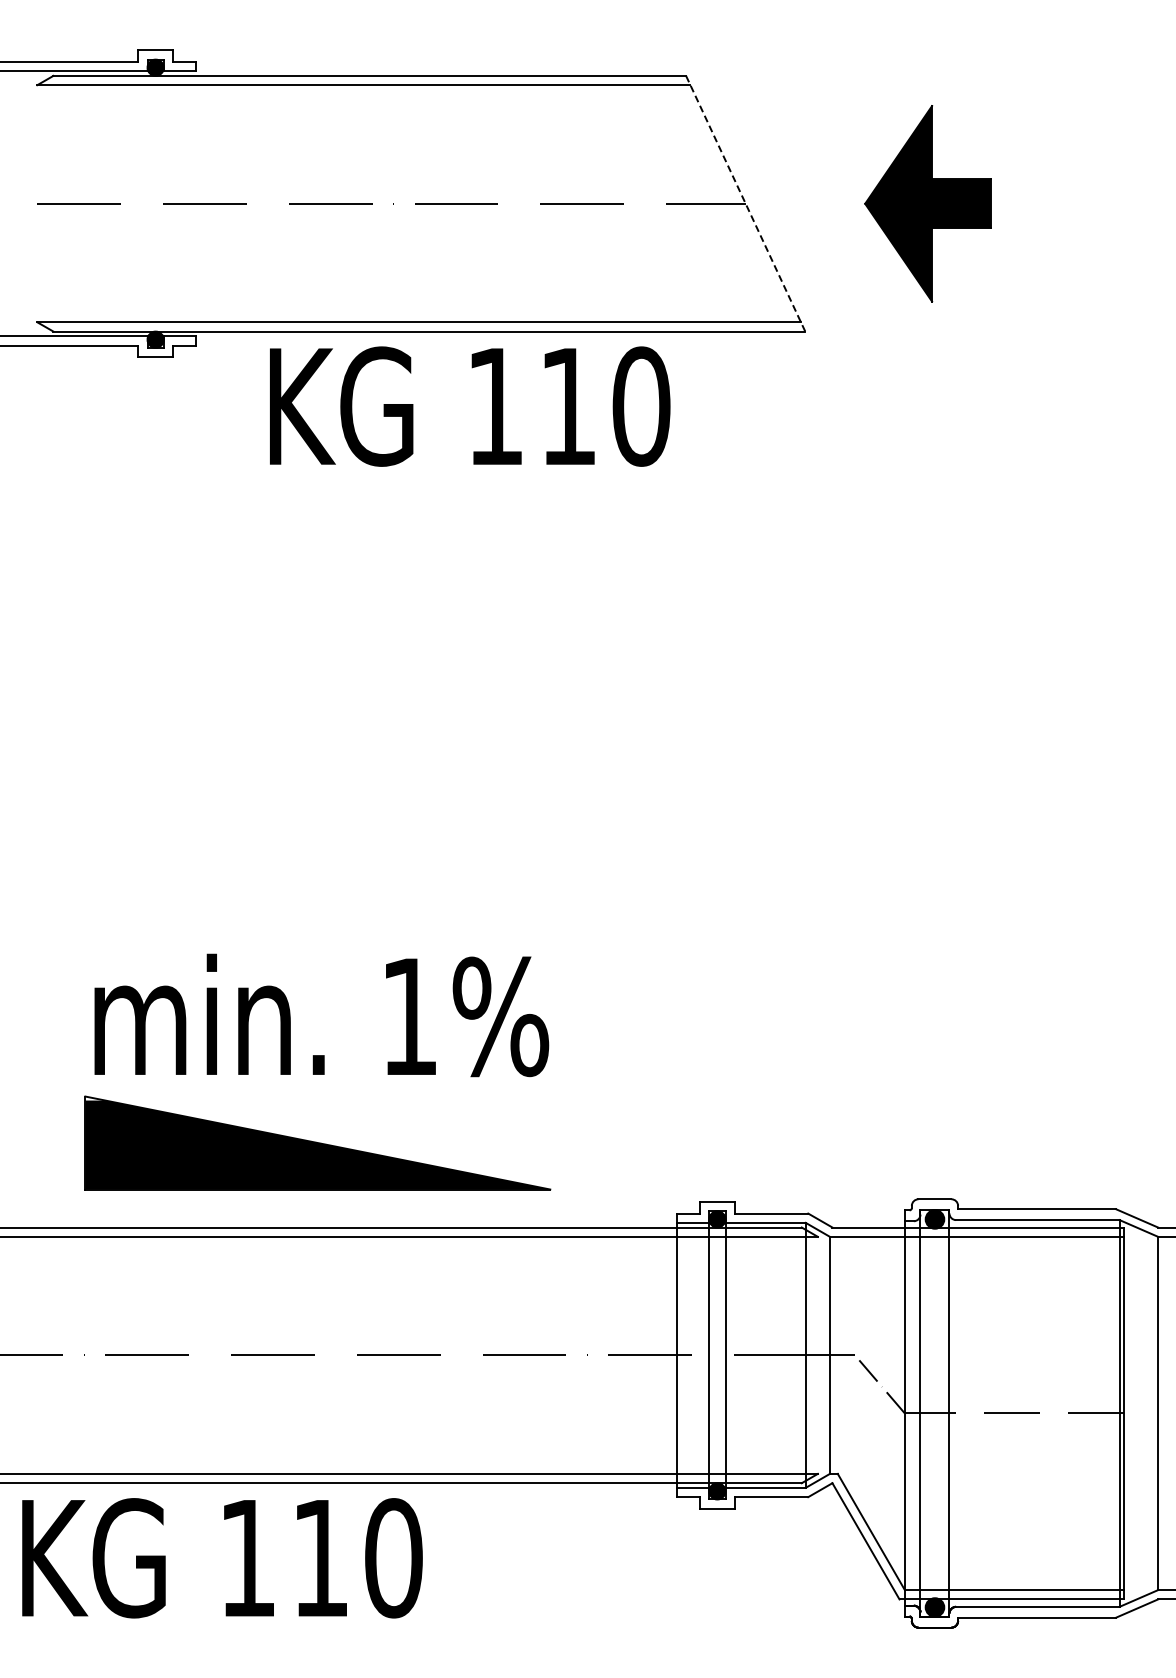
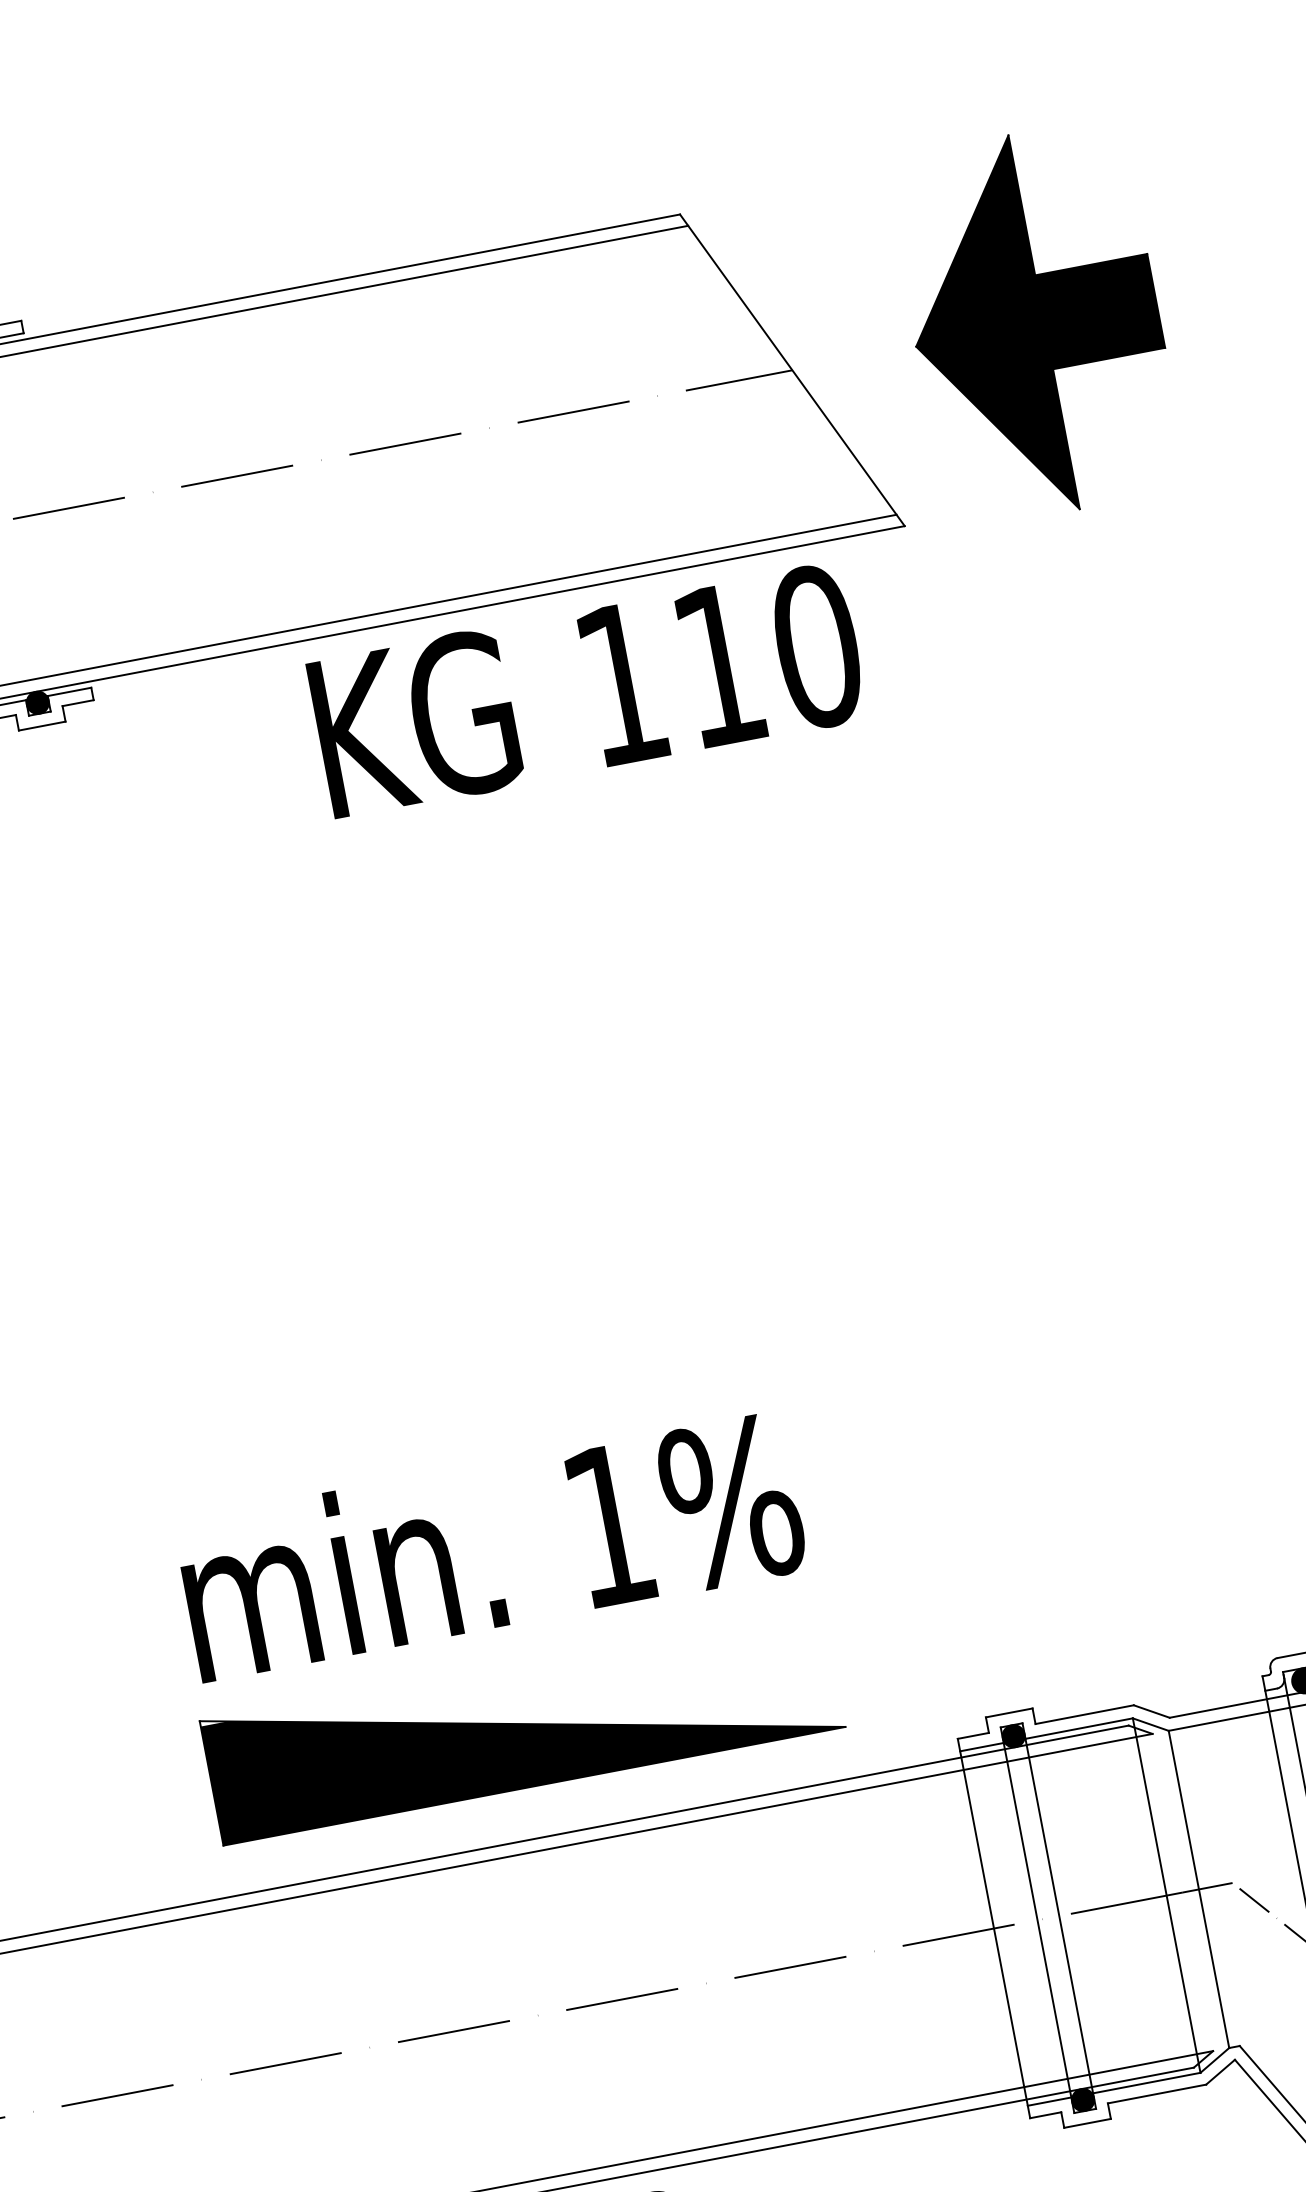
part: (927, 203) -> (1035, 323), size x1.43
line: (745, 204) -> (792, 371), dashed -> solid
text: (470, 406) -> (588, 690), moved
text: (321, 1015) -> (490, 1546), moved
part: (317, 1142) -> (522, 1723), moved

